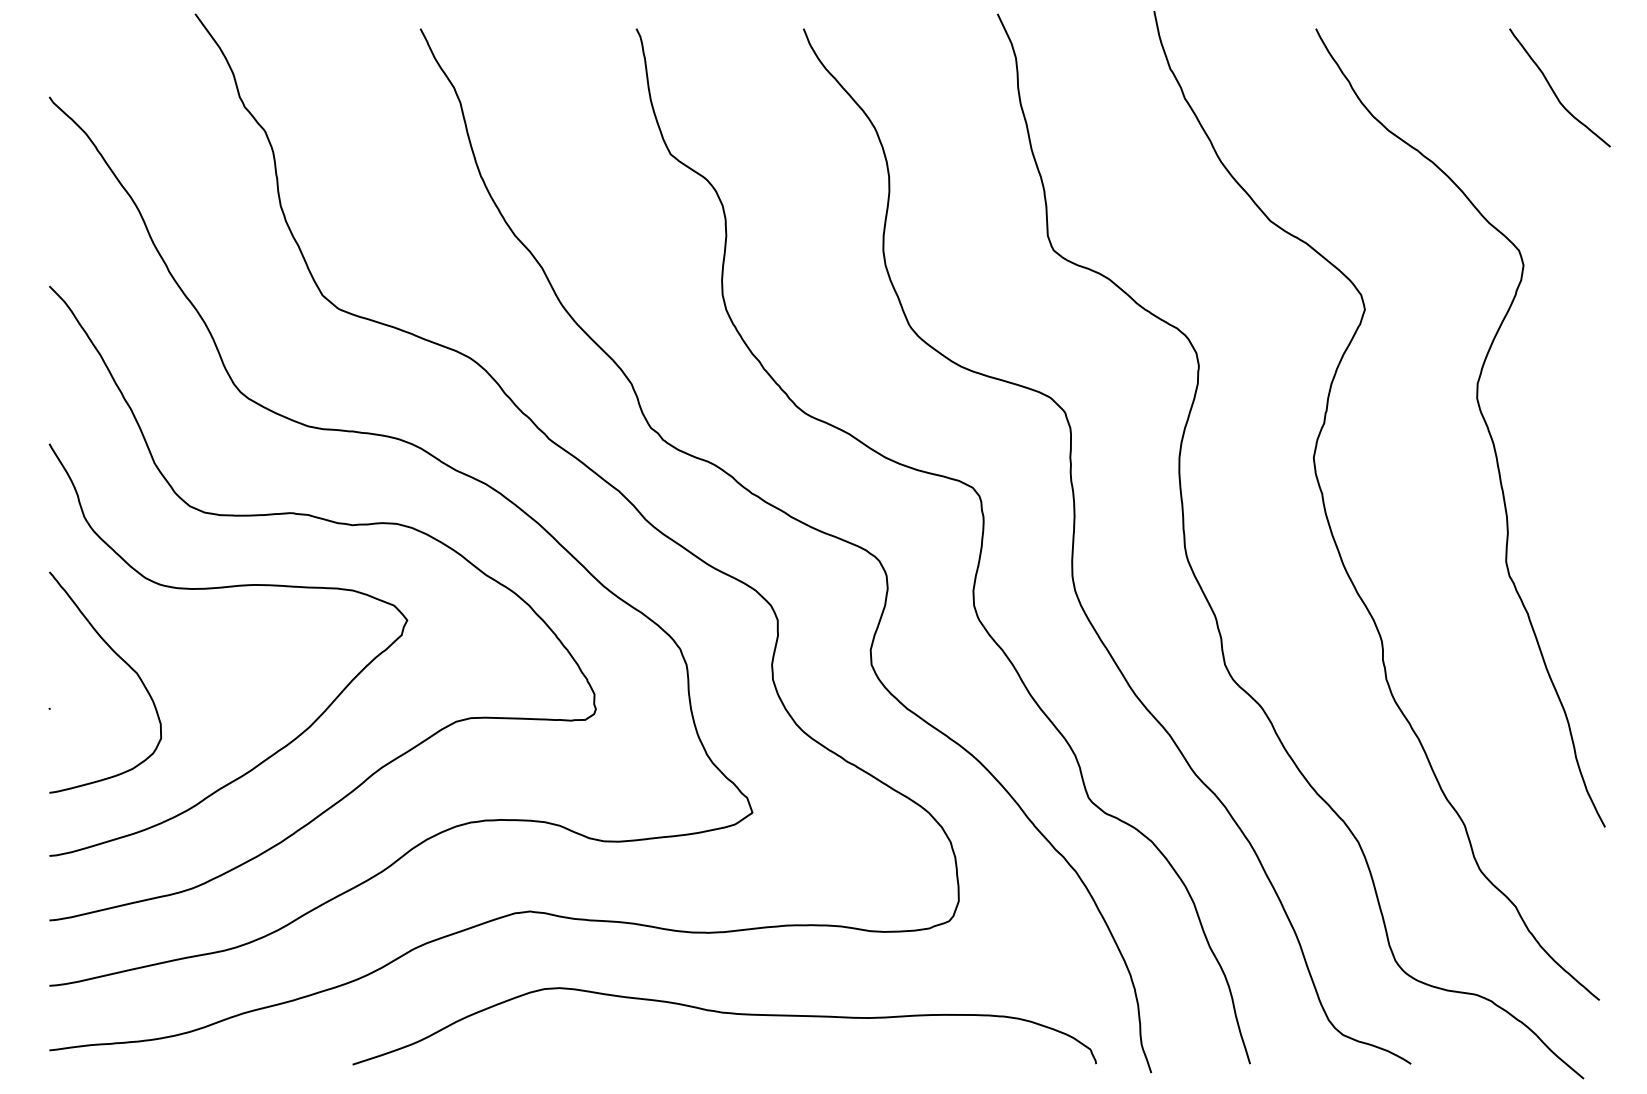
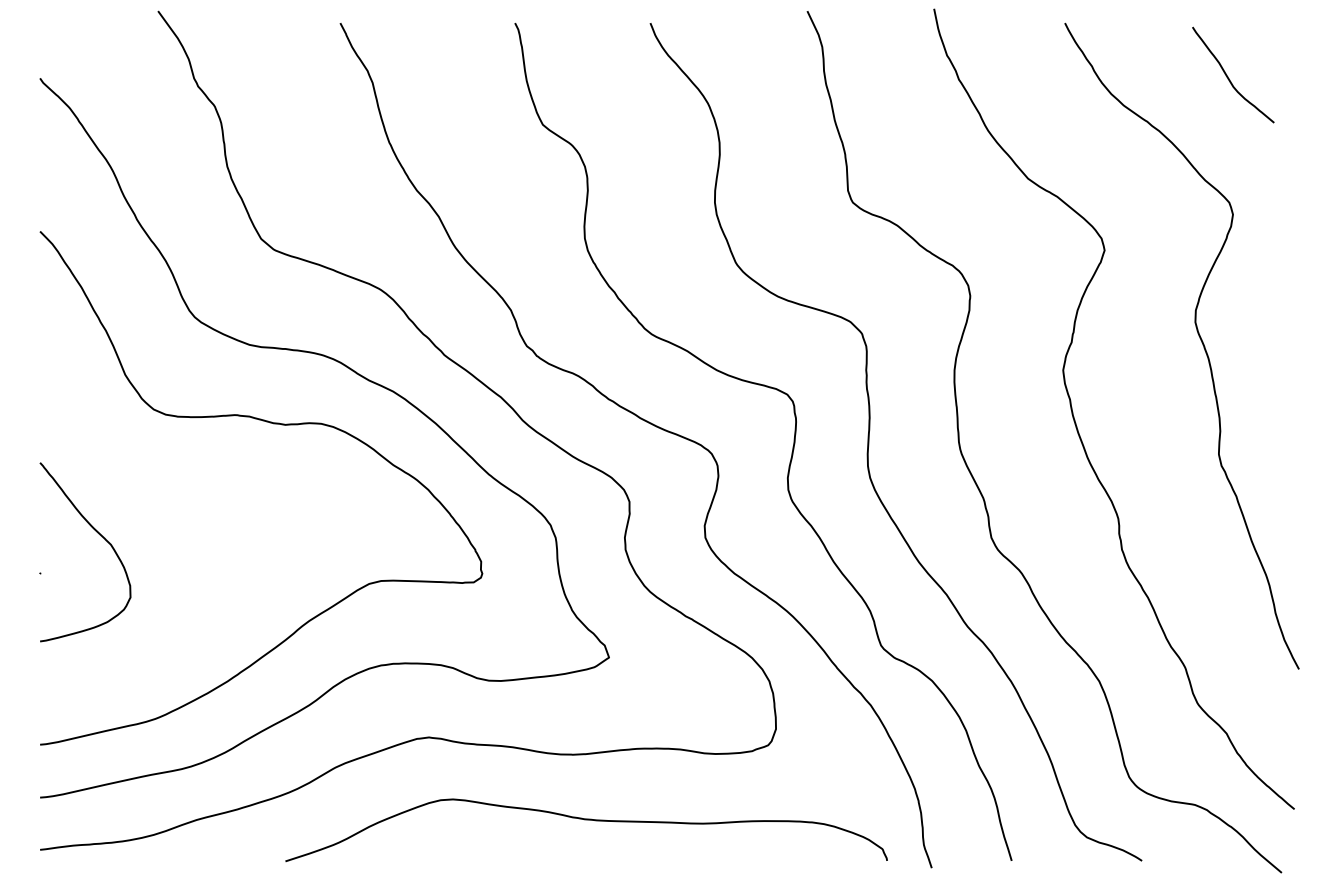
curve: (1553, 89) -> (1228, 76), moved
curve: (224, 588) -> (181, 476), removed

